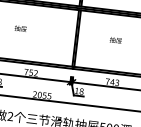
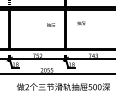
text: (19, 27) -> (50, 24), moved
text: (115, 40) -> (81, 23), moved

